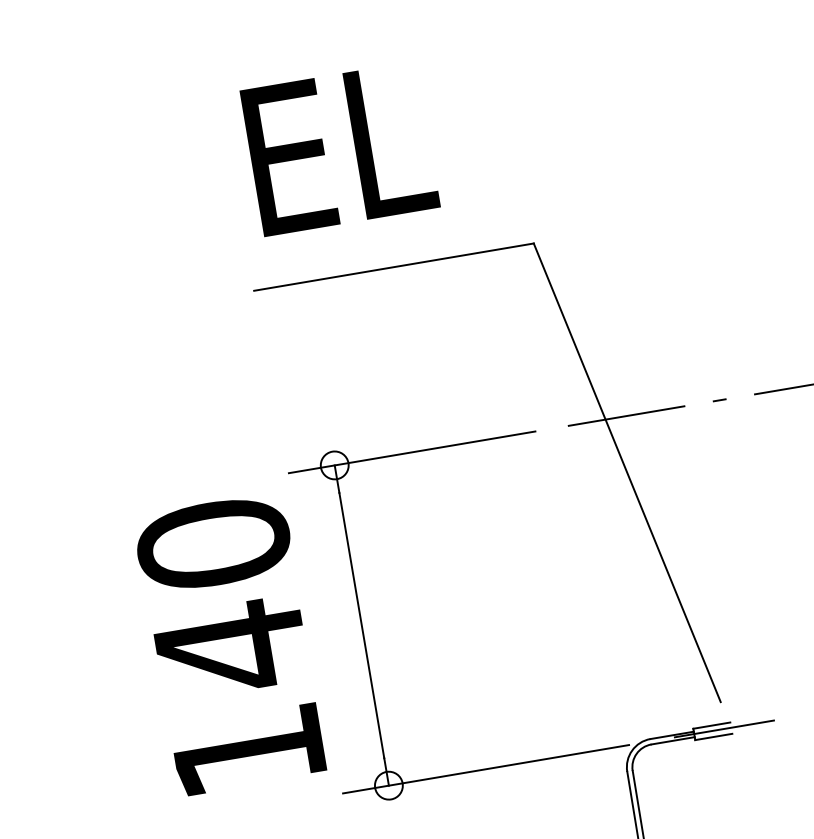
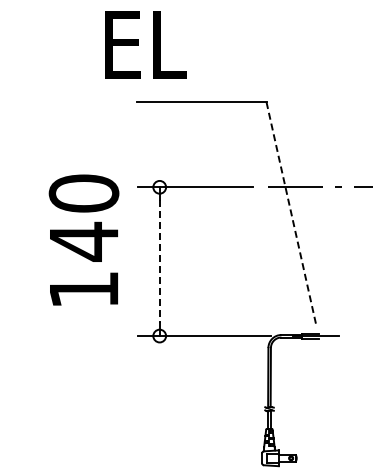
text: (338, 148) -> (145, 44), moved
line: (627, 471) -> (291, 212), solid -> dashed
line: (361, 625) -> (159, 261), solid -> dashed
text: (229, 643) -> (83, 239), moved

